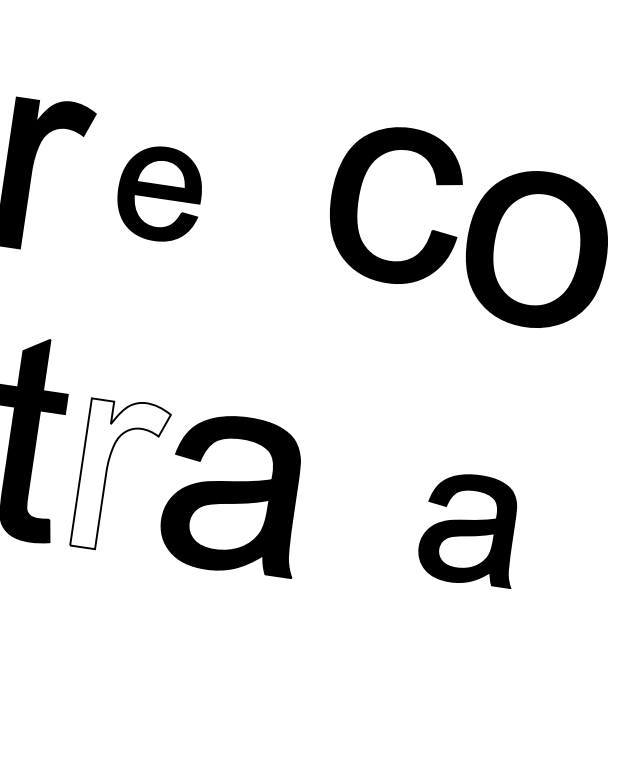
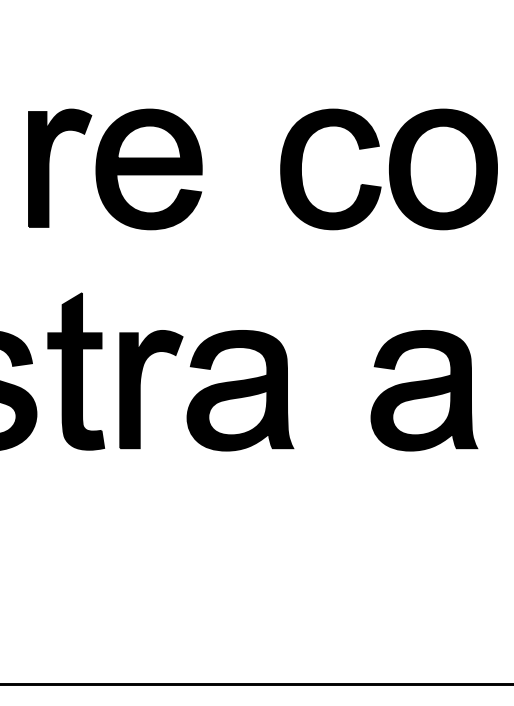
part: (361, 190) -> (302, 162), moved
part: (158, 193) -> (148, 169), size x1.67
fill: (121, 476) -> (151, 389), added
part: (470, 529) -> (424, 390), size x1.43

